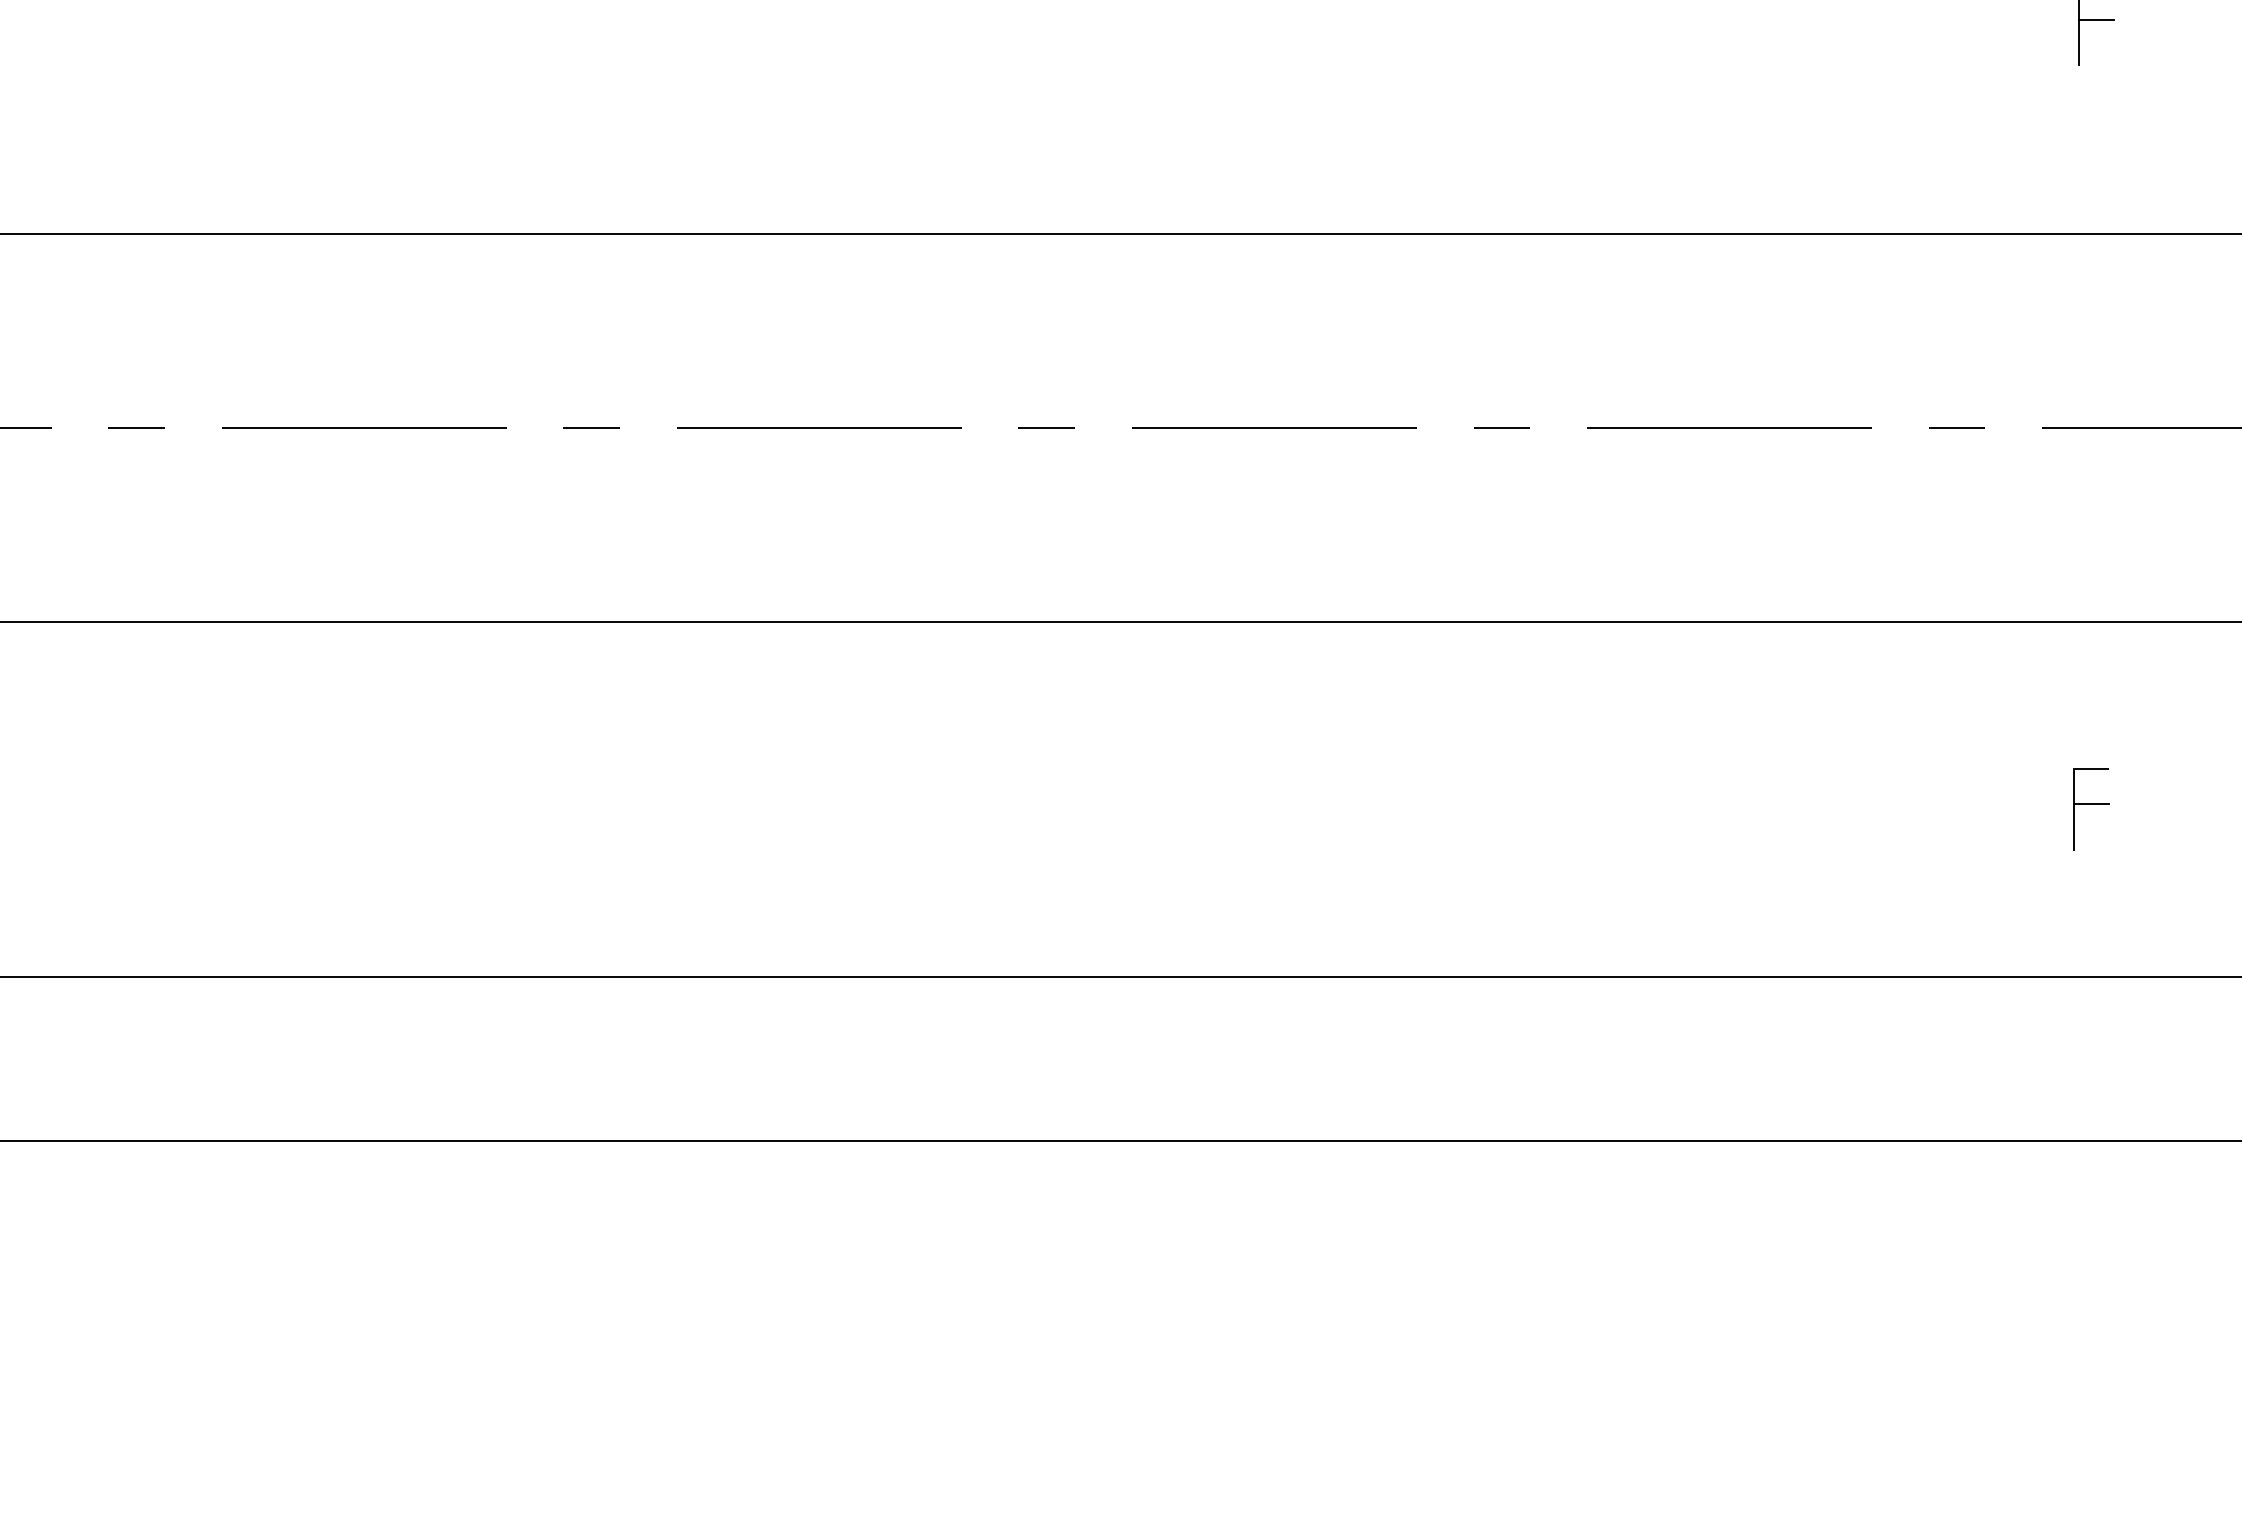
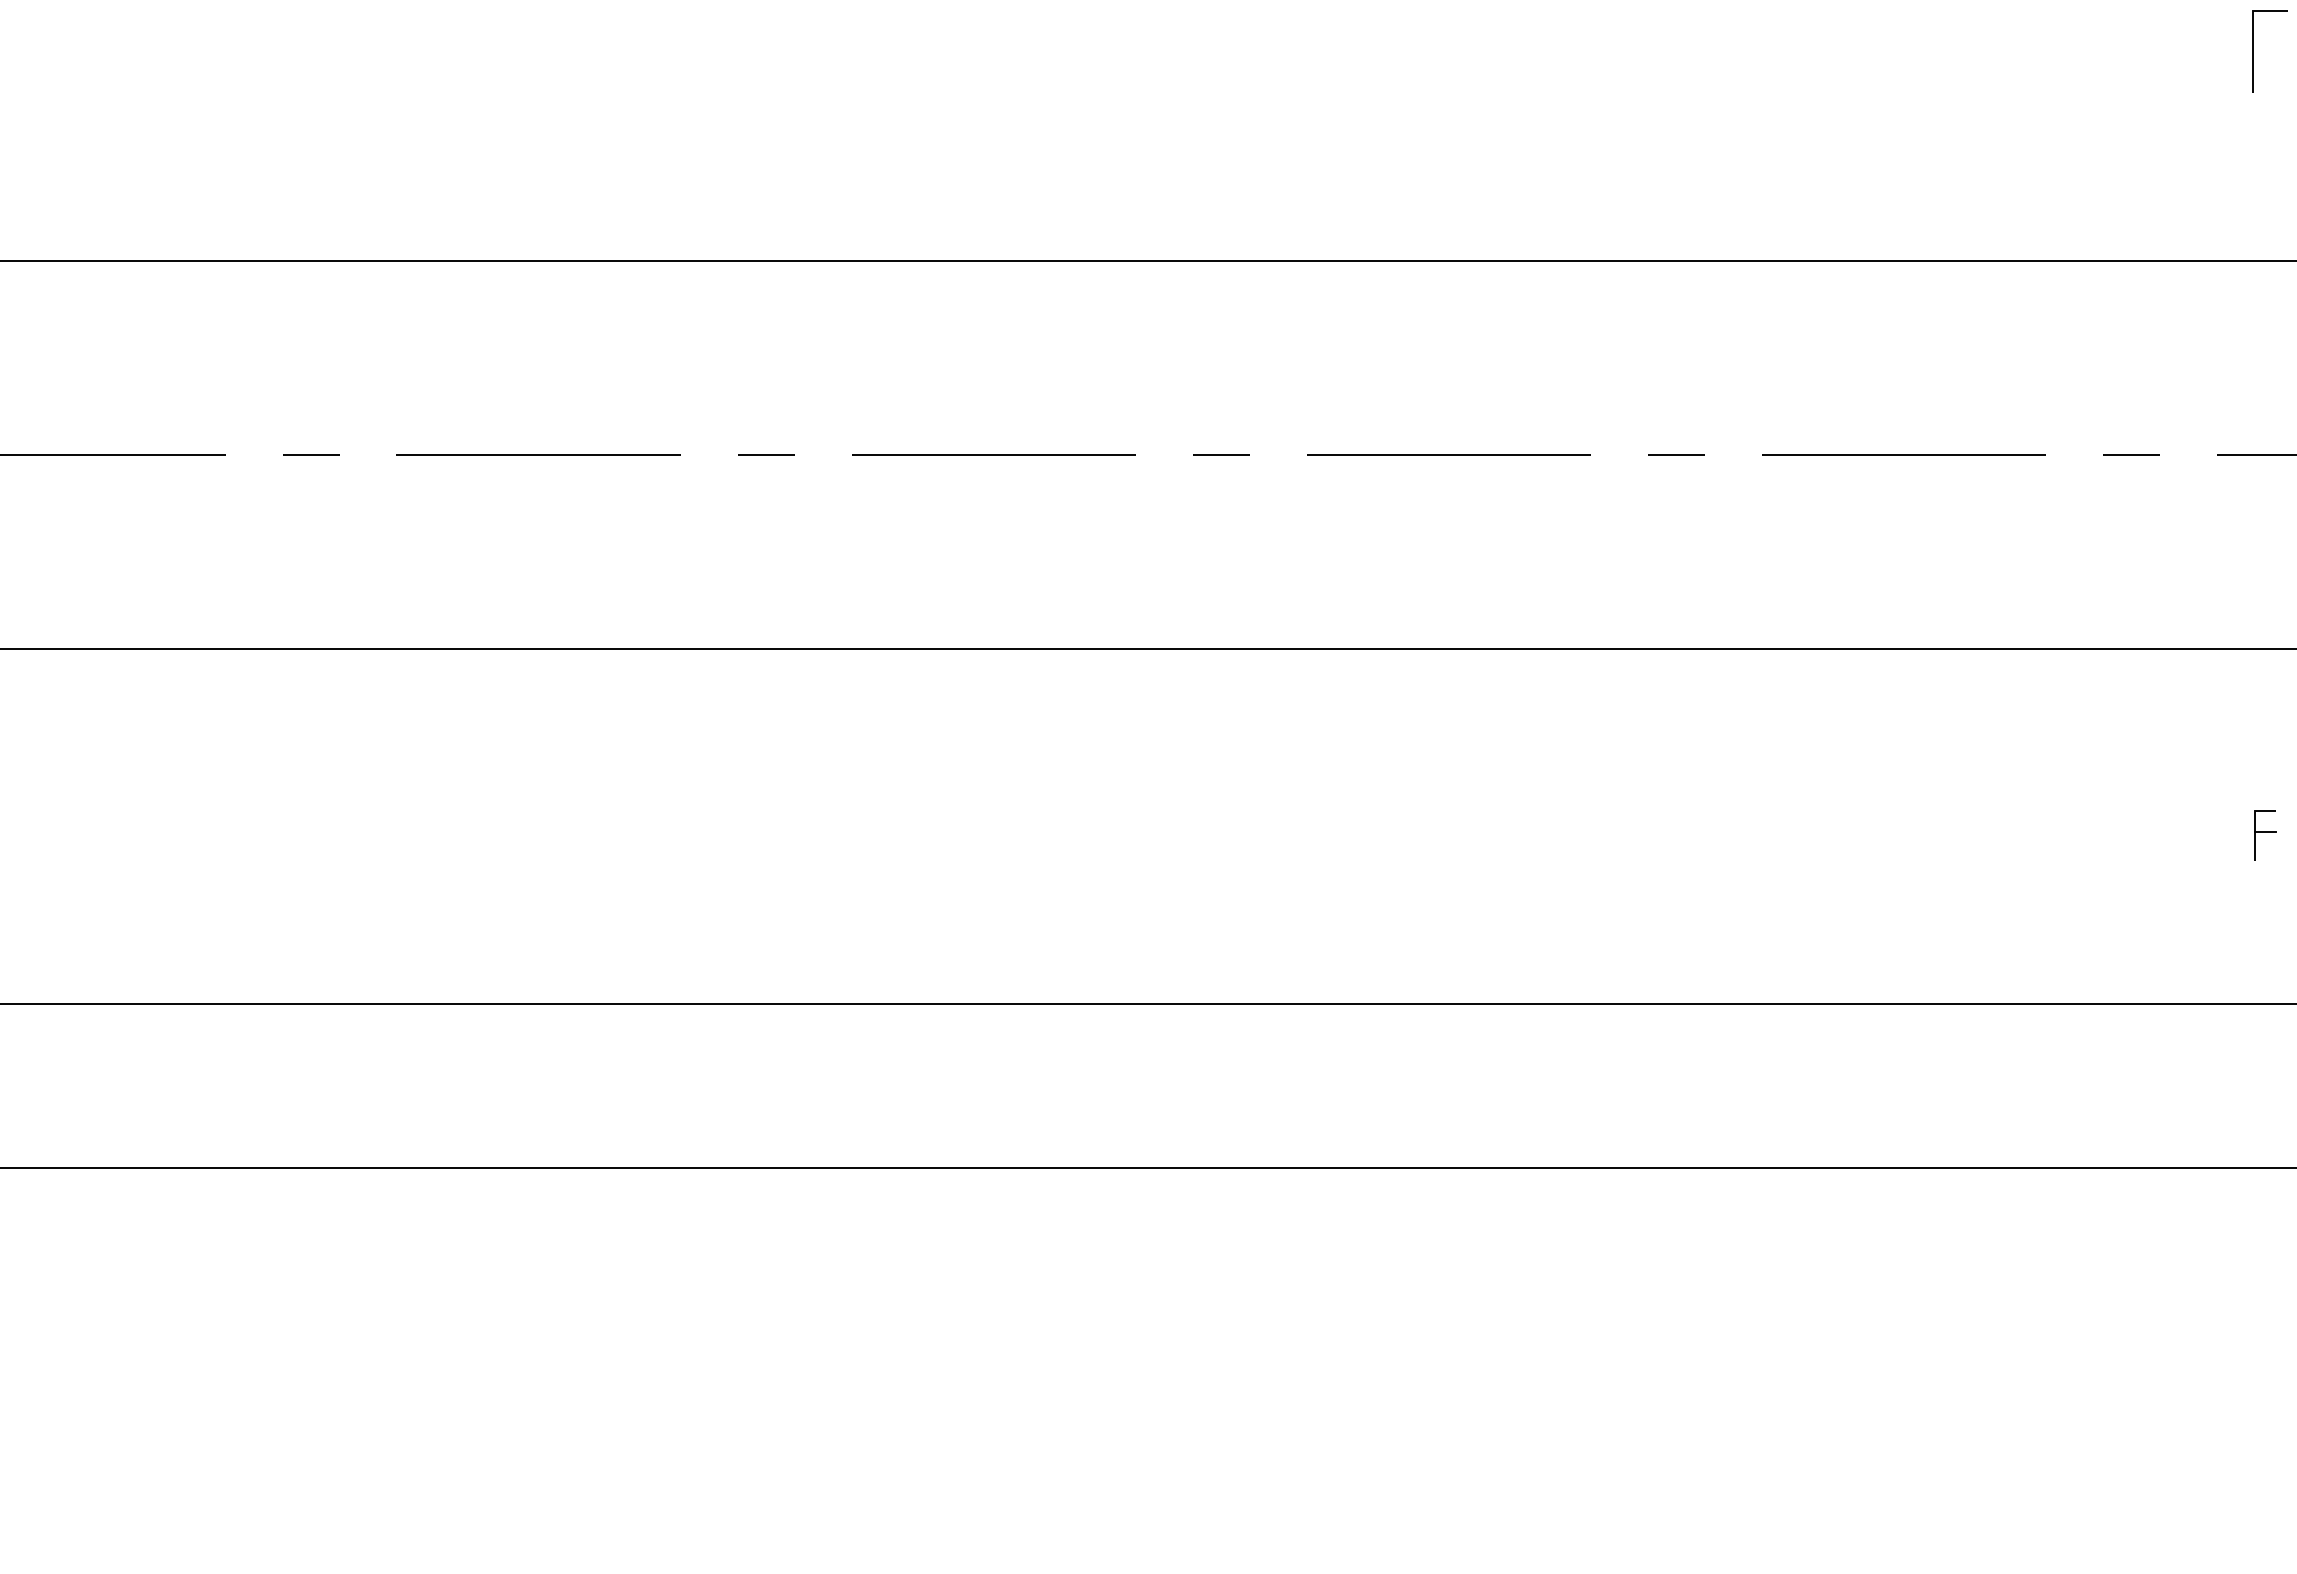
line: (2096, 19) -> (2270, 46), removed
part: (2091, 808) -> (2265, 835), size x0.6

